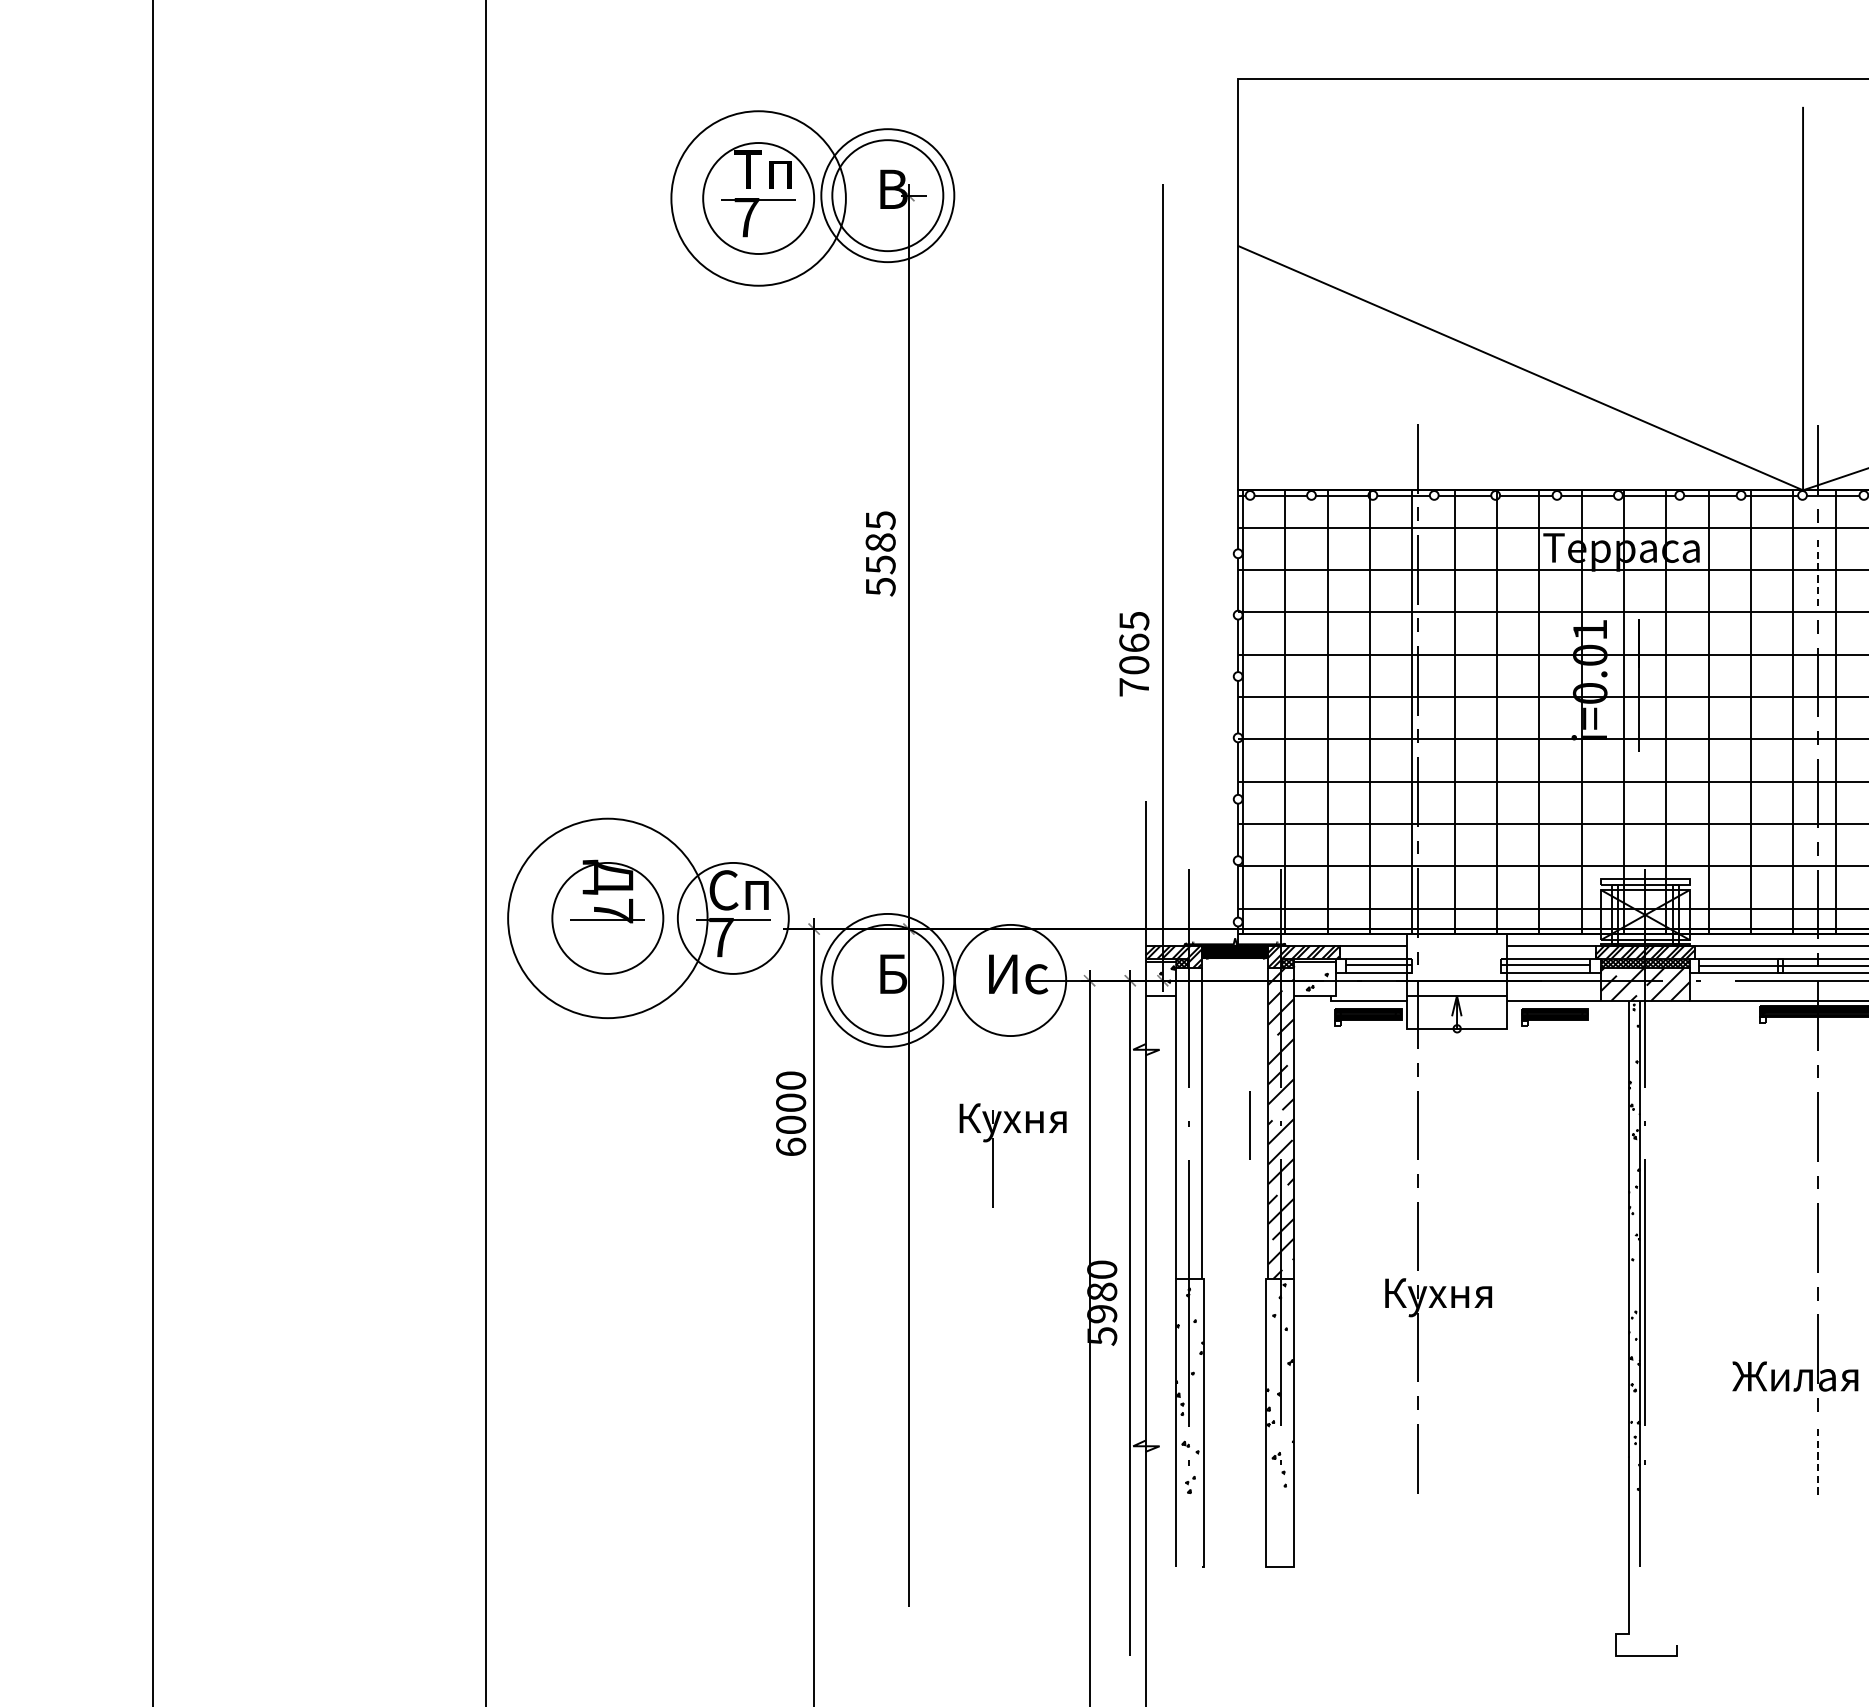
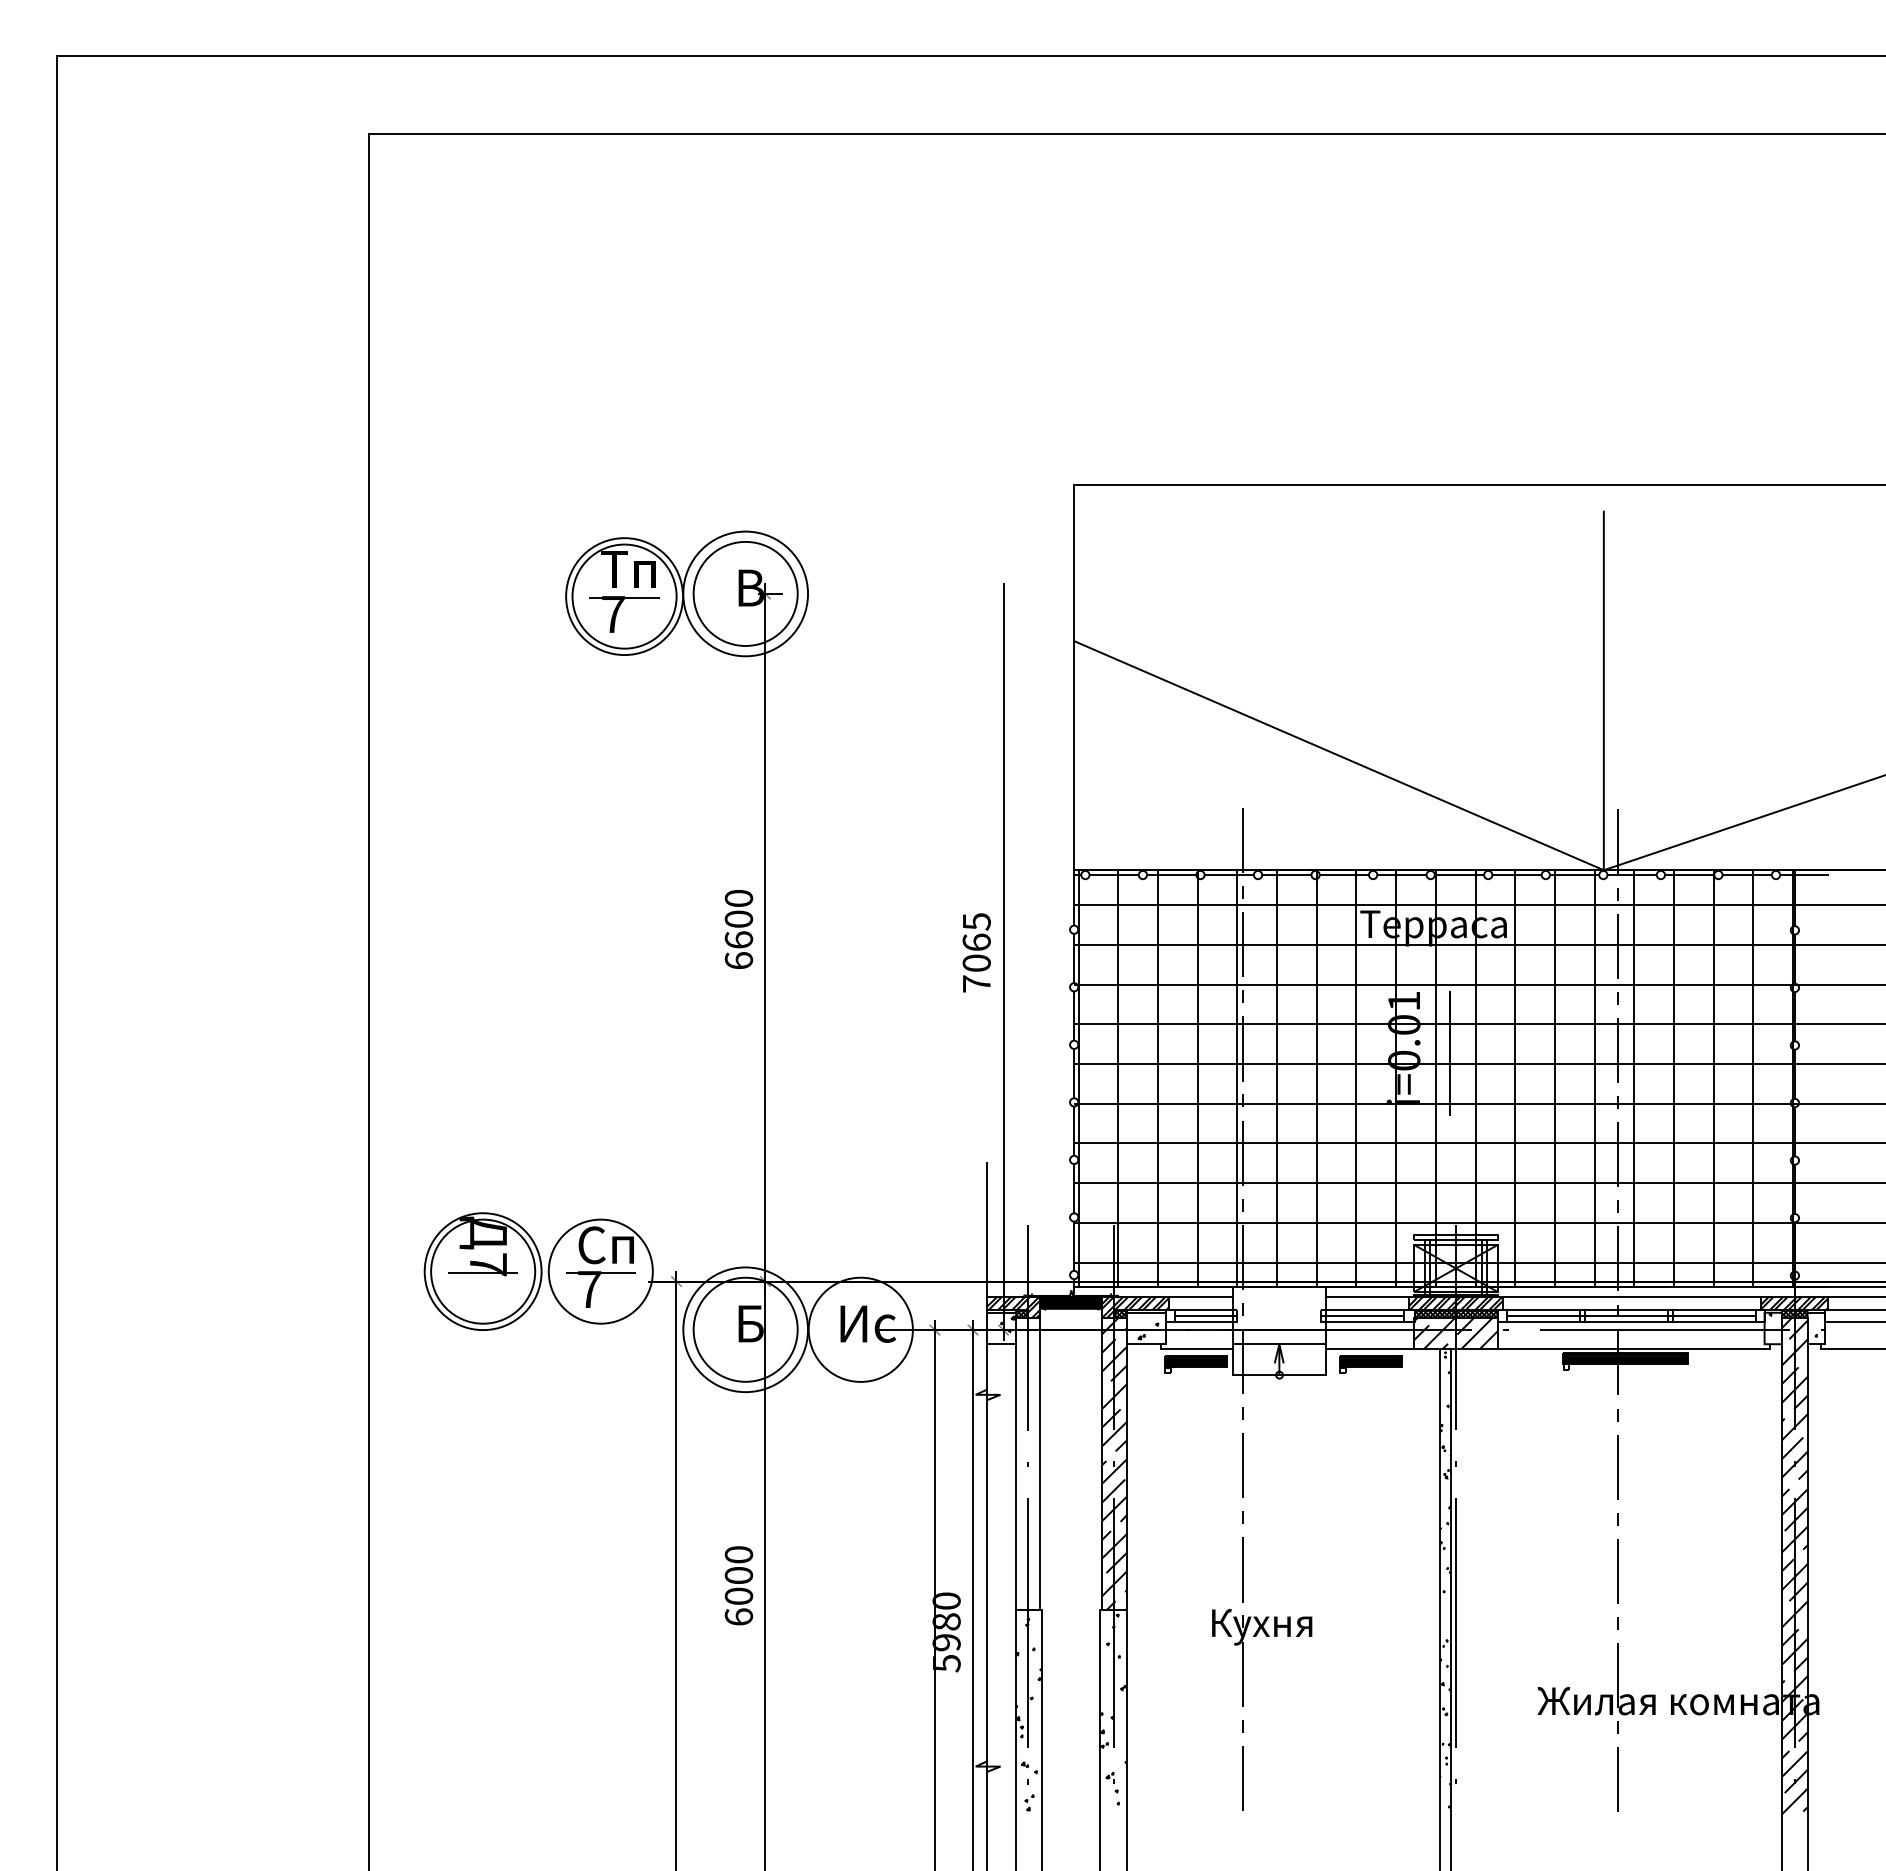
circle: (758, 198) -> (624, 596), size x0.71
text: (880, 553) -> (738, 929), 5585 -> 6600
line: (1818, 571) -> (1618, 946), dashed -> solid
text: (1133, 653) -> (976, 952), moved
circle: (607, 918) -> (482, 1271), size x0.62
text: (790, 1113) -> (738, 1585), moved
line: (1249, 1125) -> (1084, 1465), removed
part: (993, 1155) -> (844, 1493), removed
line: (1818, 1460) -> (1618, 1779), dashed -> solid

